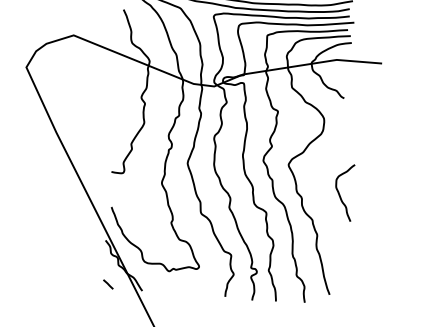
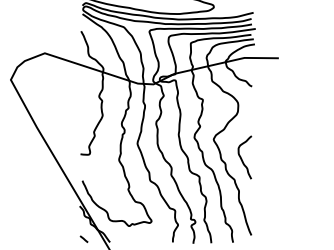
curve: (340, 193) -> (242, 158), moved

